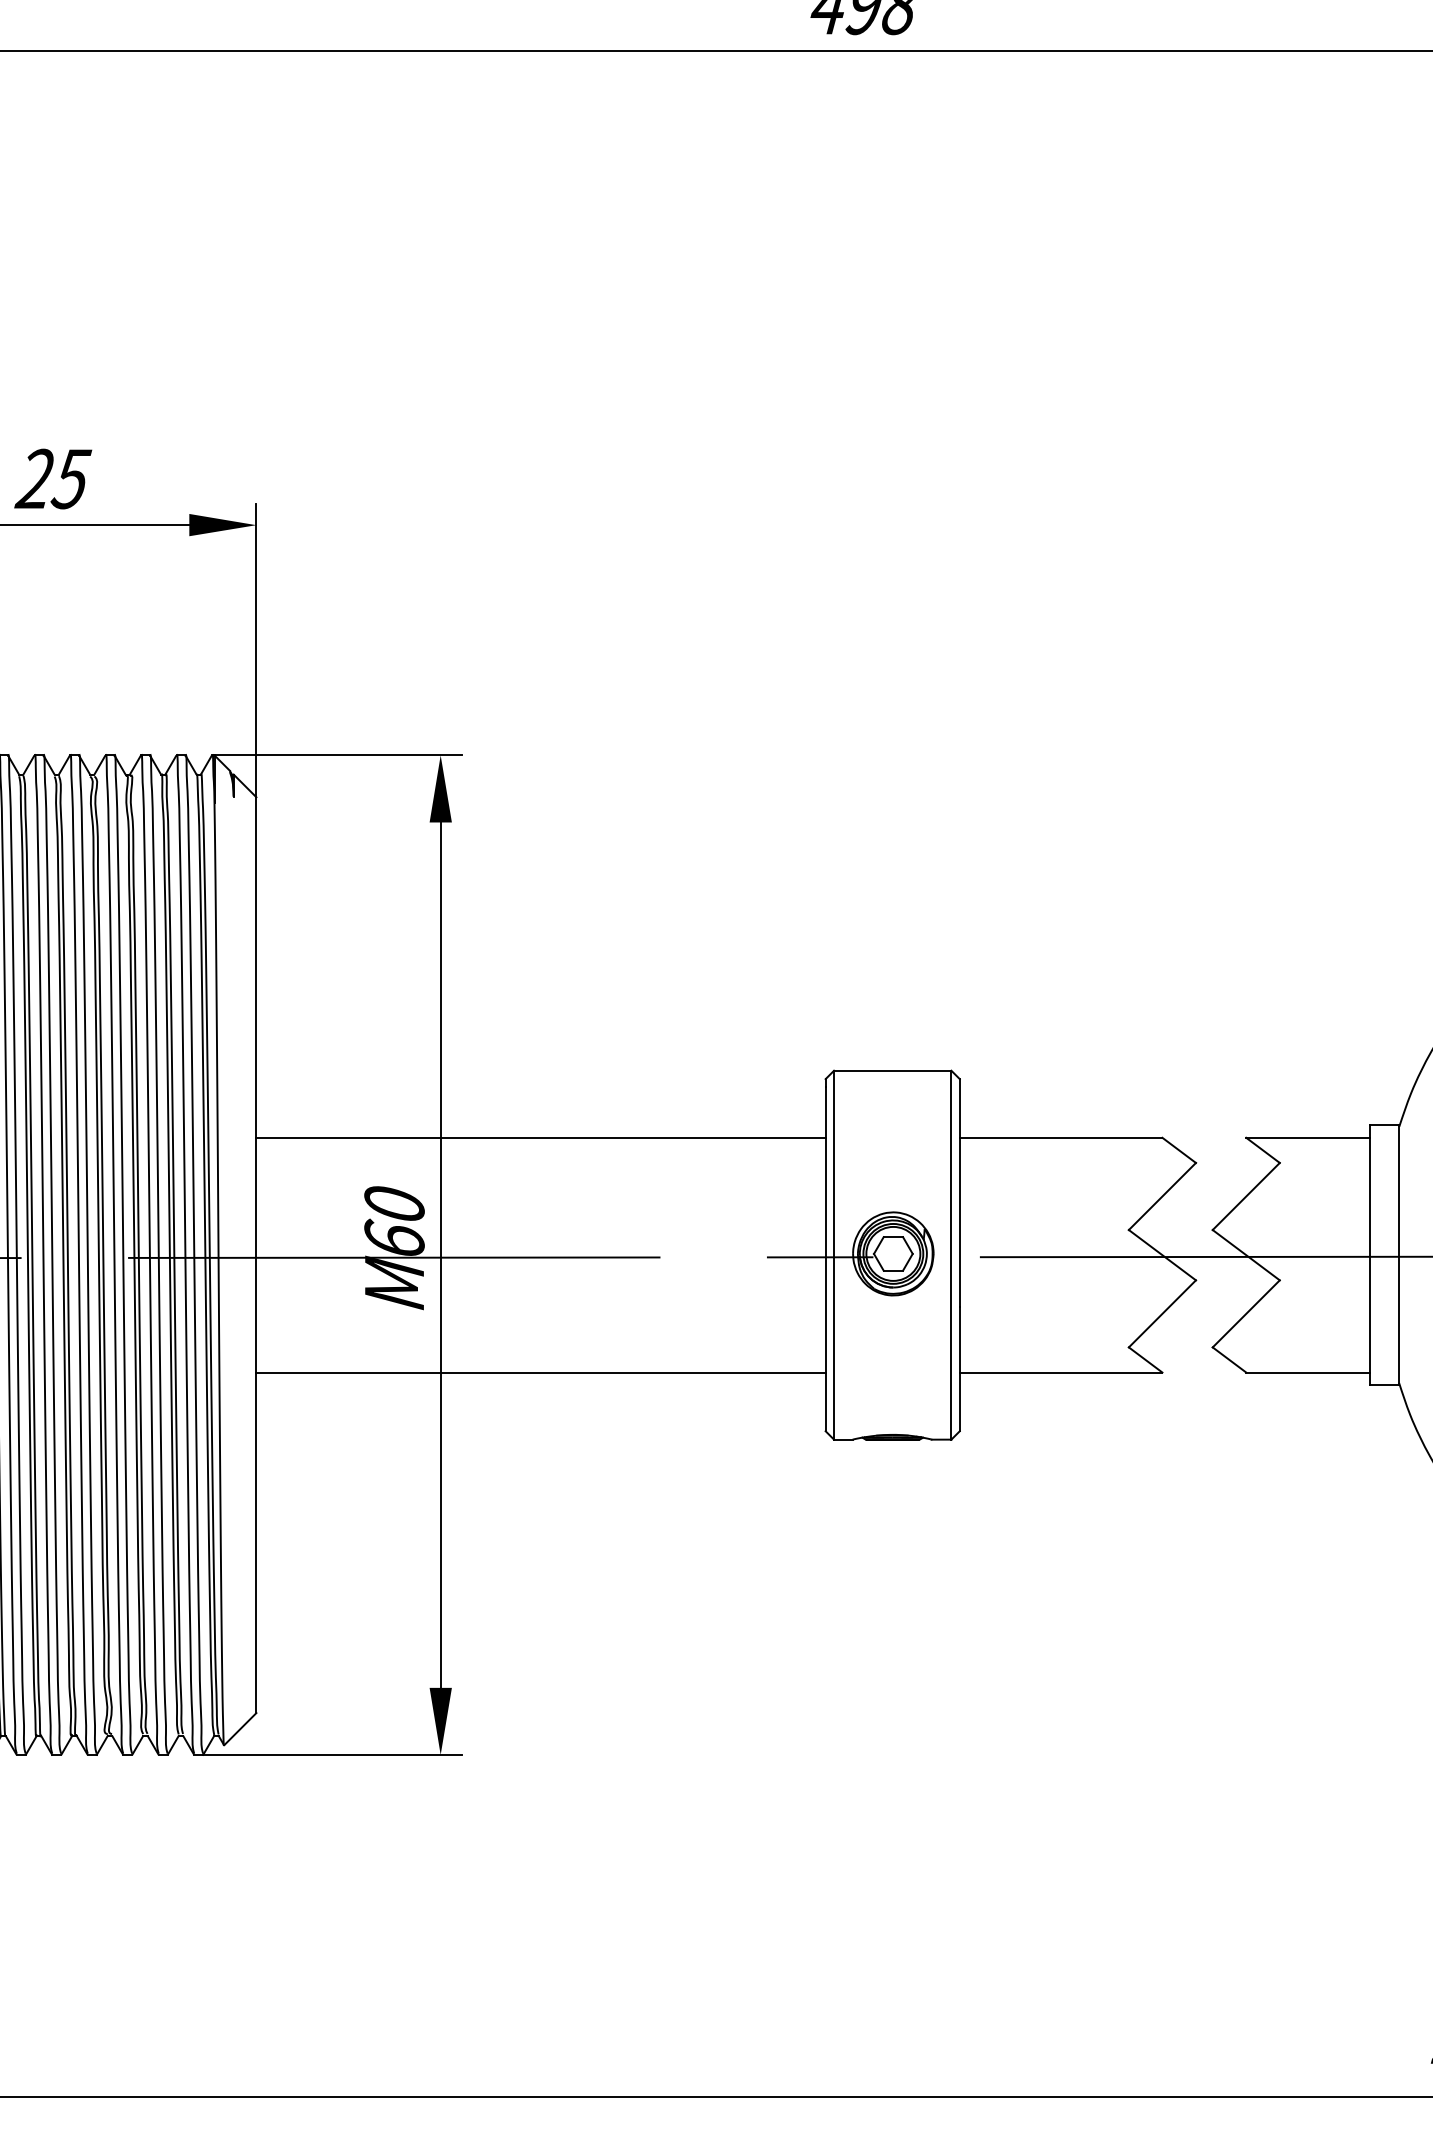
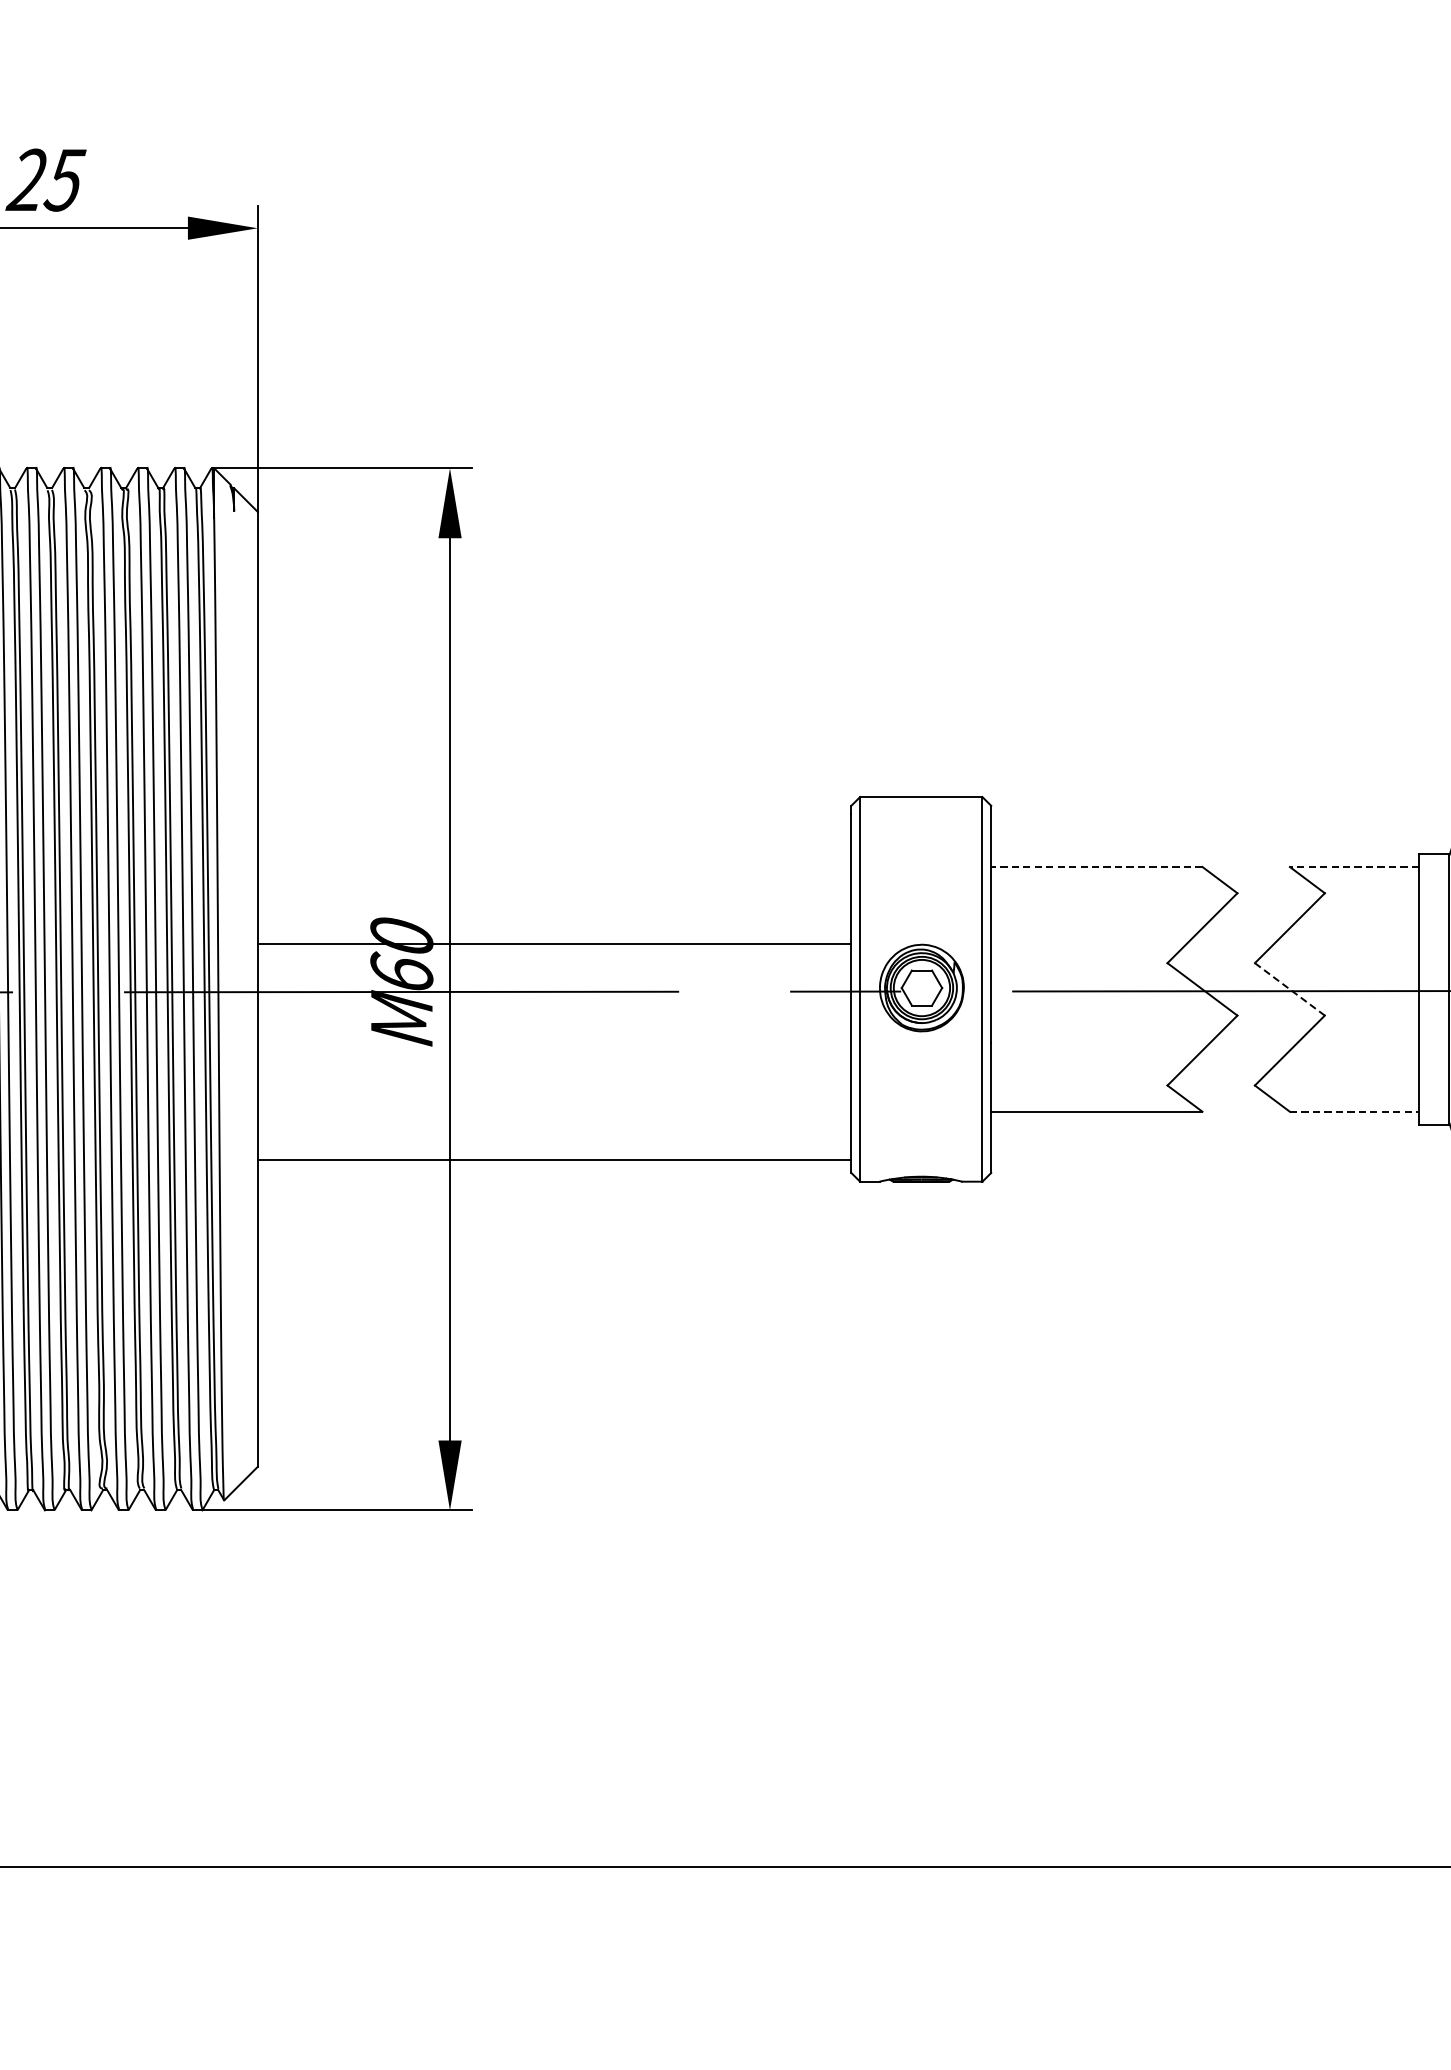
line: (540, 1137) -> (554, 943), moved
line: (1060, 1137) -> (1096, 866), solid -> dashed
line: (1308, 1137) -> (1354, 866), solid -> dashed
line: (1246, 1255) -> (1290, 989), solid -> dashed
line: (540, 1372) -> (554, 1159), moved
line: (1308, 1372) -> (1354, 1111), solid -> dashed

